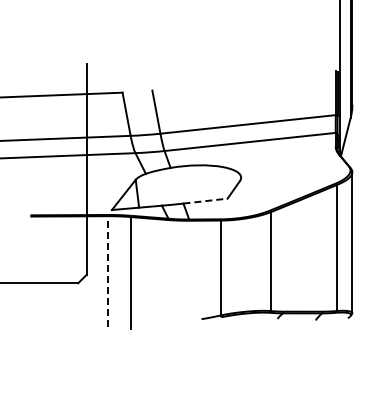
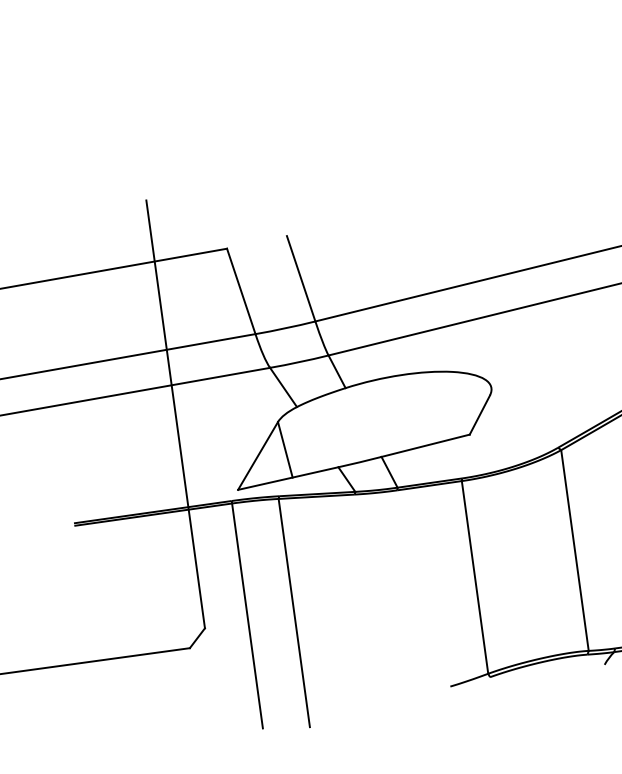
line: (206, 201) -> (427, 446), dashed -> solid
line: (108, 271) -> (248, 615), dashed -> solid

